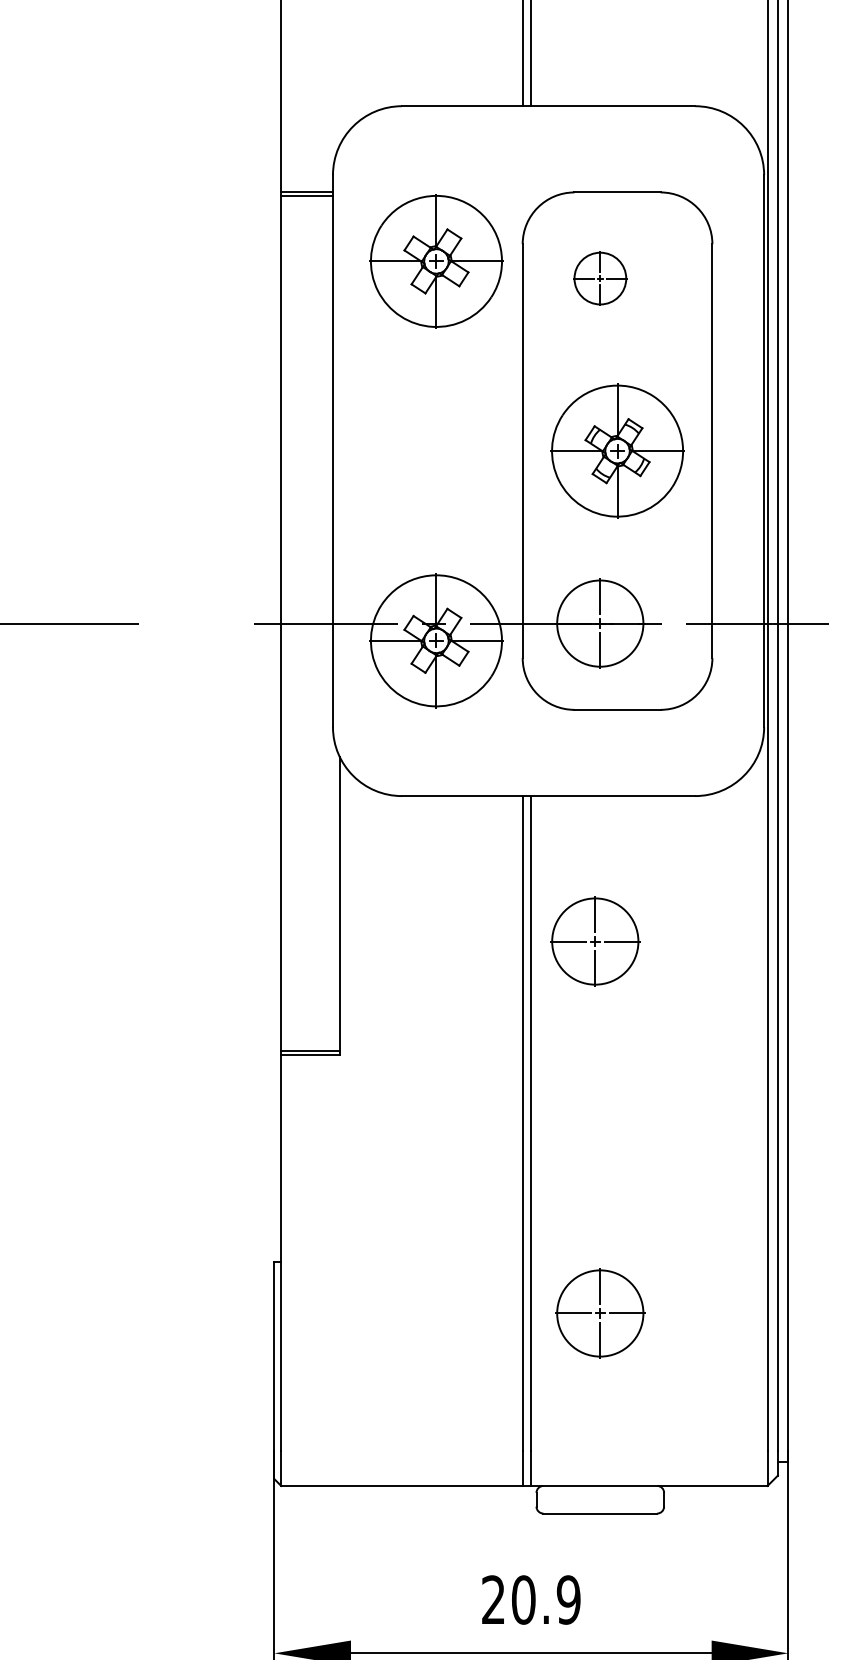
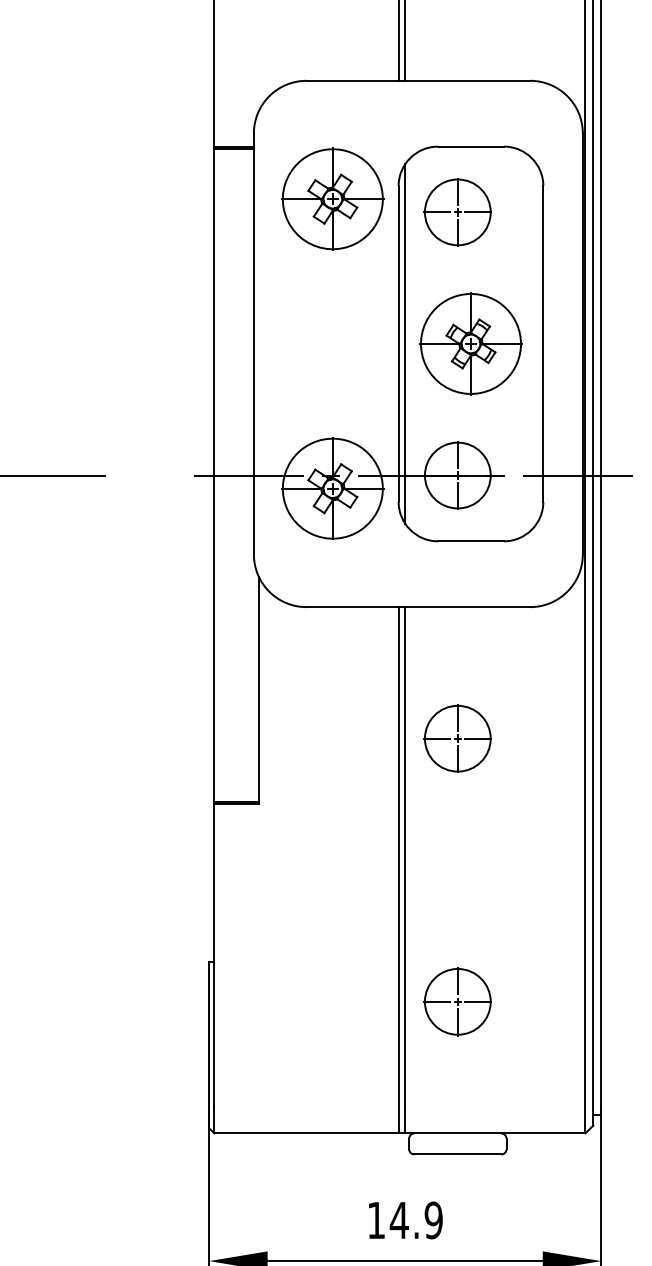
part: (600, 278) -> (457, 212), size x1.67
line: (531, 450) -> (405, 343), added
part: (595, 941) -> (457, 738), moved
text: (509, 1599) -> (388, 1220), 20.9 -> 14.9

